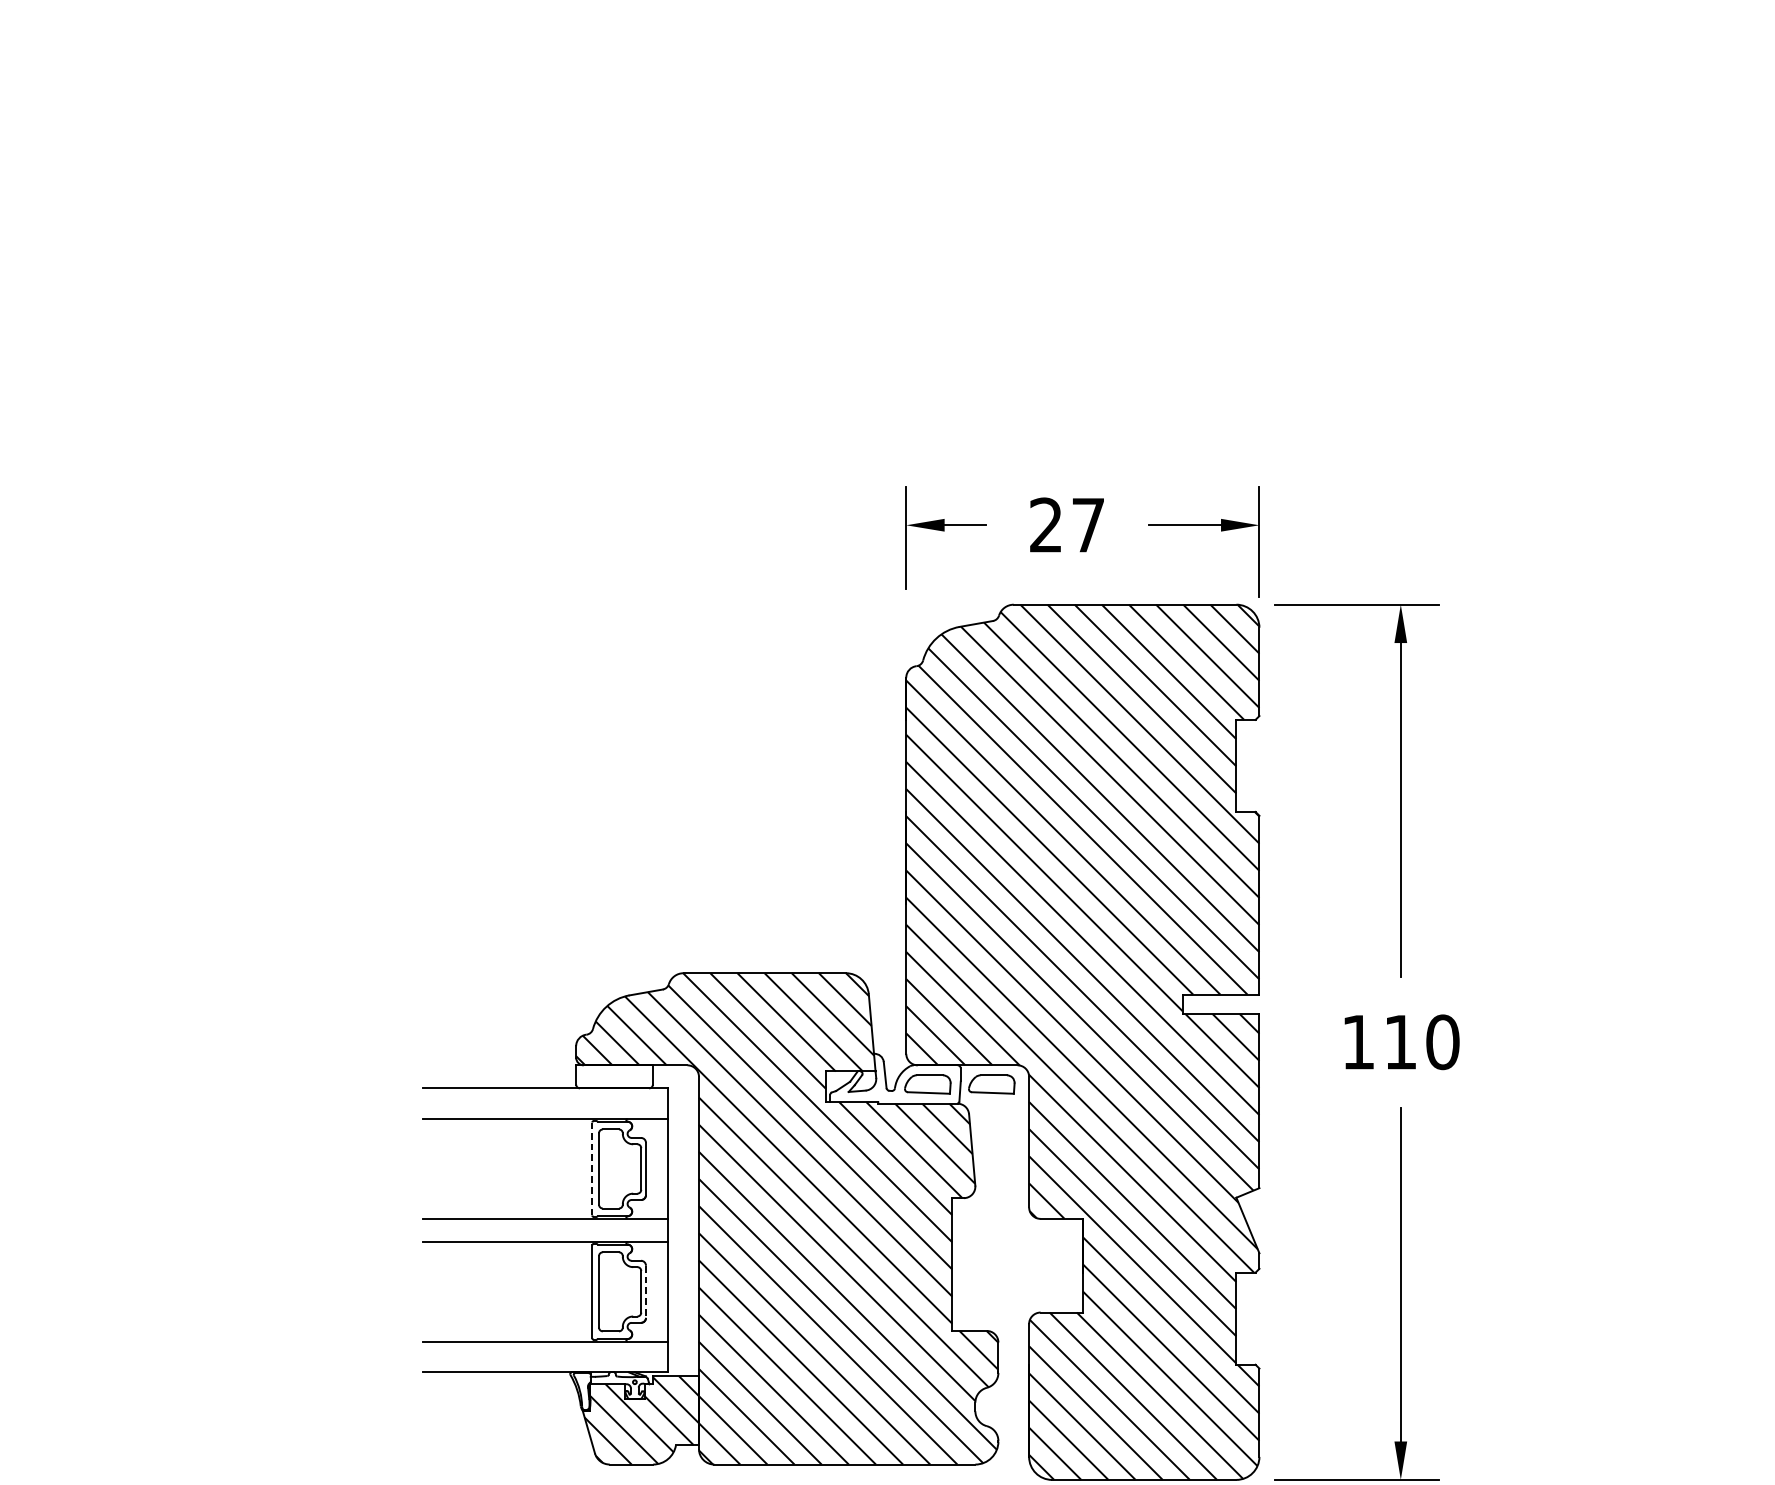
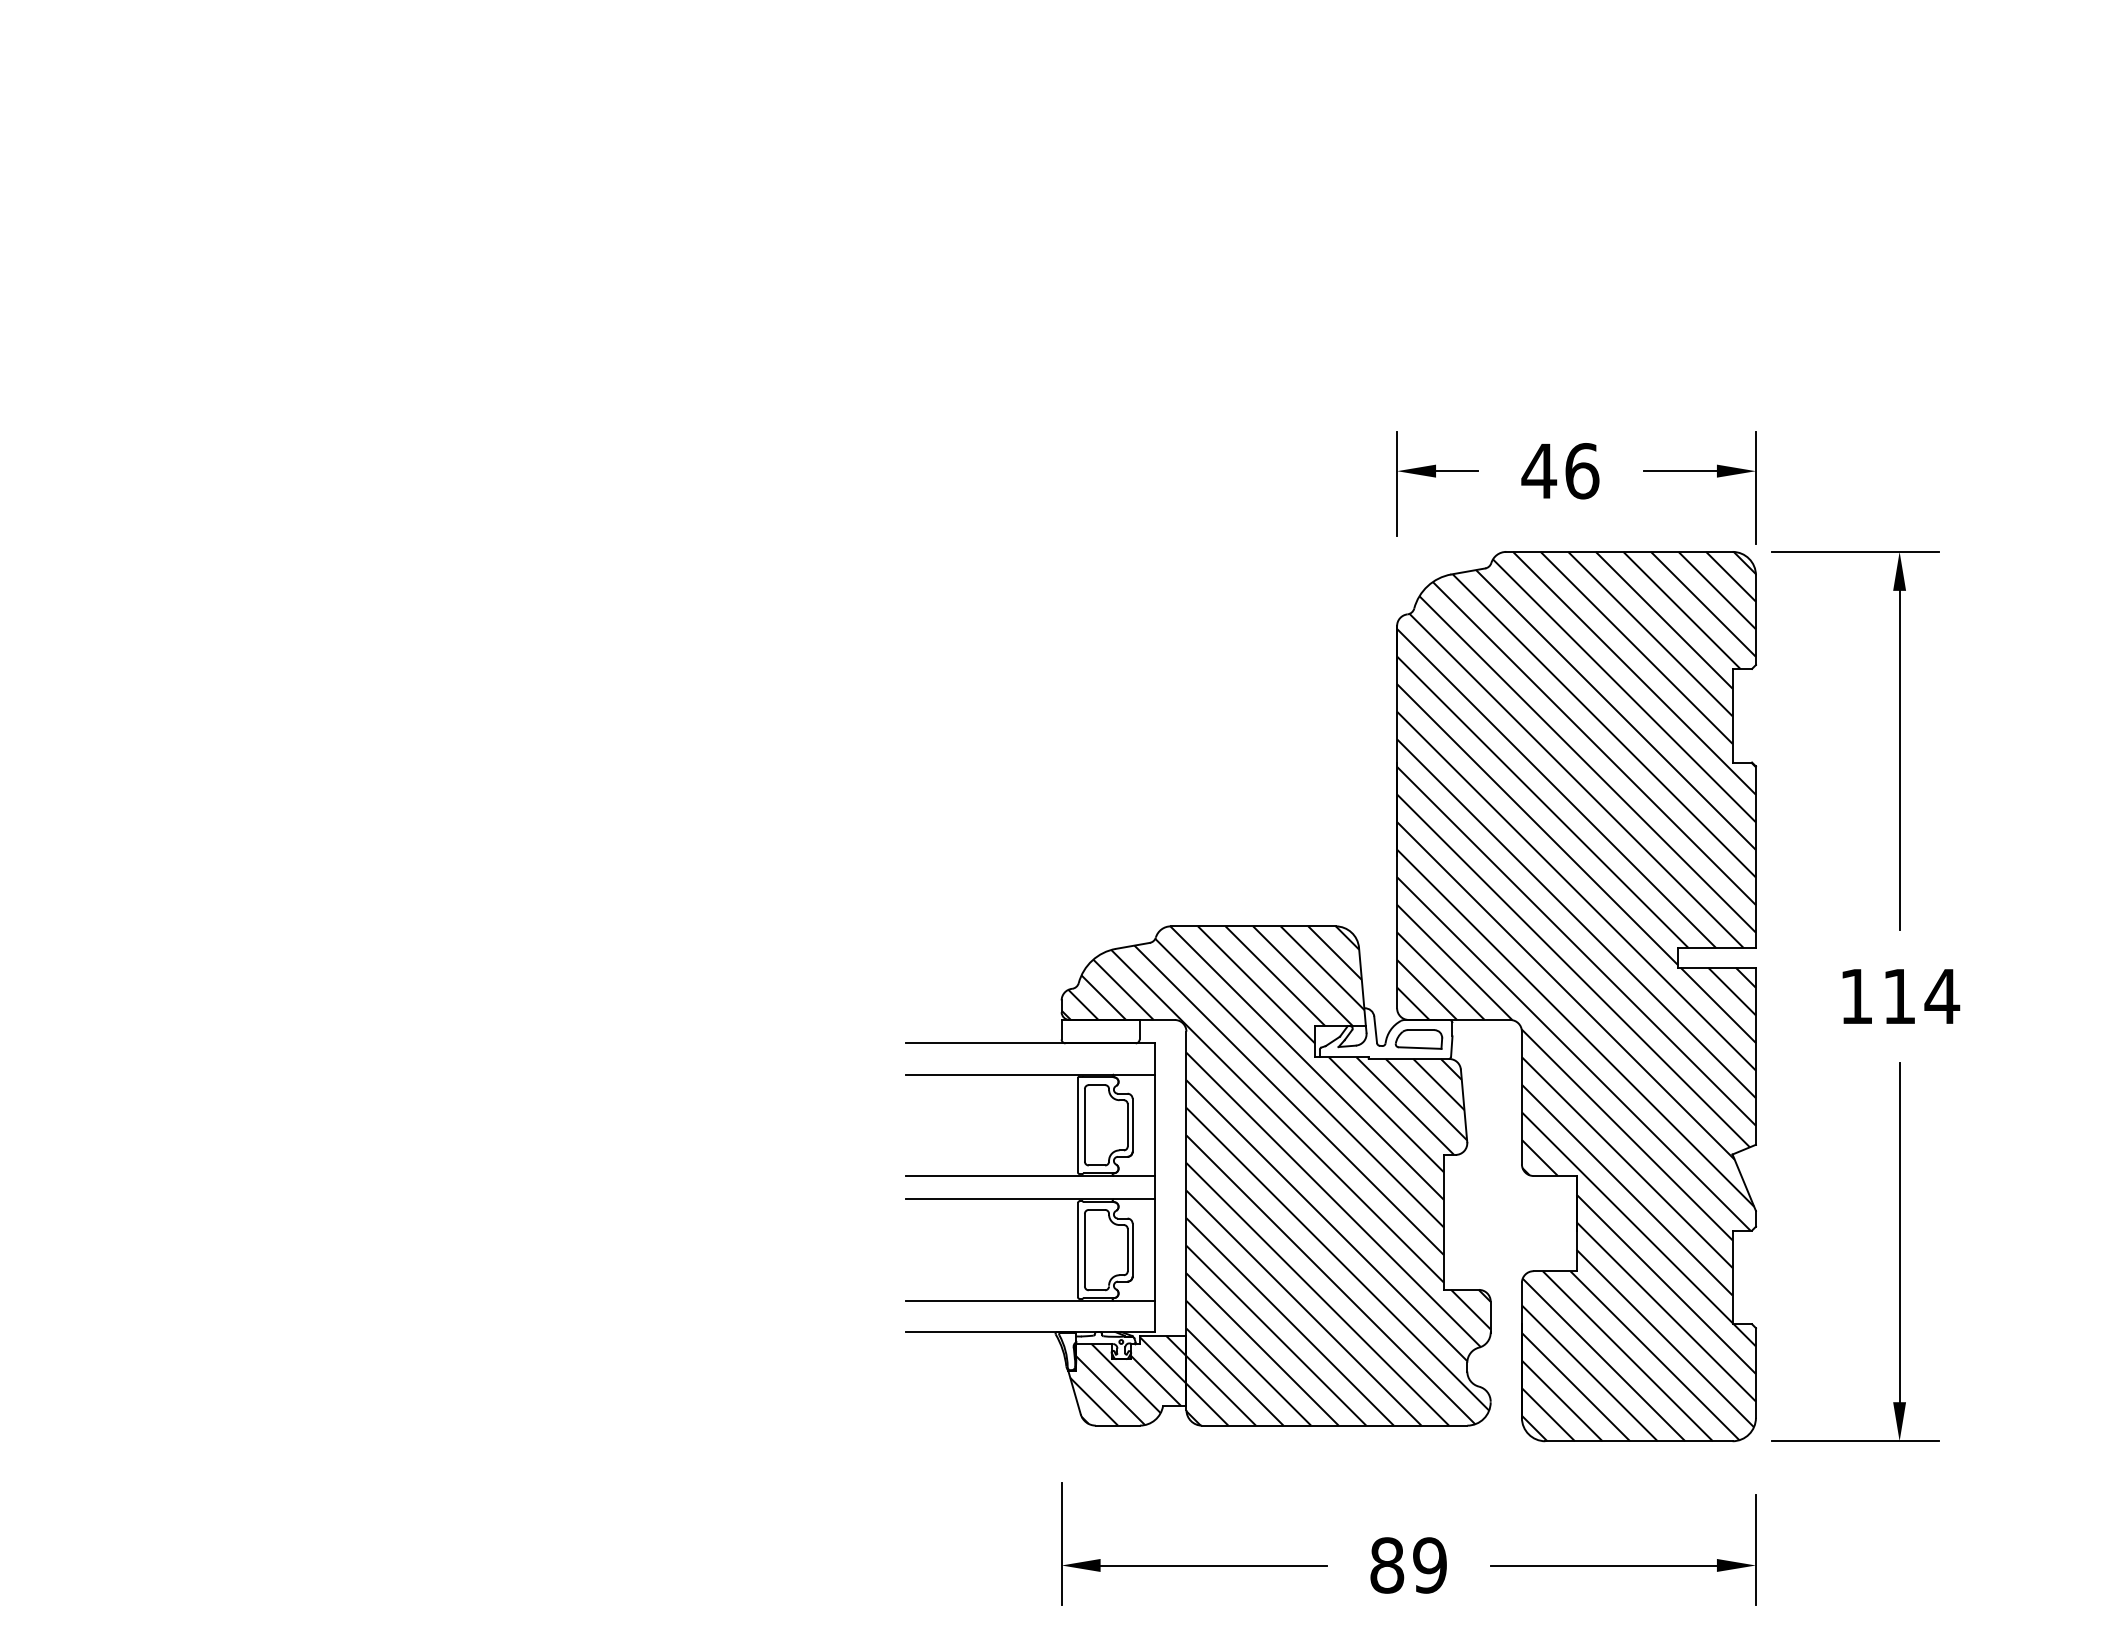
text: (1067, 525) -> (1560, 471), 27 -> 46
text: (1443, 1042) -> (1942, 996), 110 -> 114
part: (991, 1084) -> (1483, 1039), removed
line: (592, 1168) -> (1078, 1124), dashed -> solid
line: (645, 1292) -> (1132, 1250), dashed -> solid

